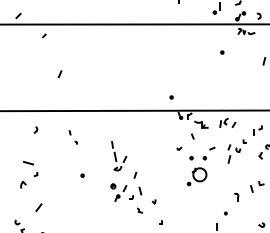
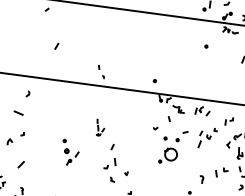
part: (72, 137) -> (100, 71), moved
part: (119, 156) -> (100, 128), size x0.6
line: (28, 163) -> (18, 113), moved
part: (118, 192) -> (70, 157), moved

